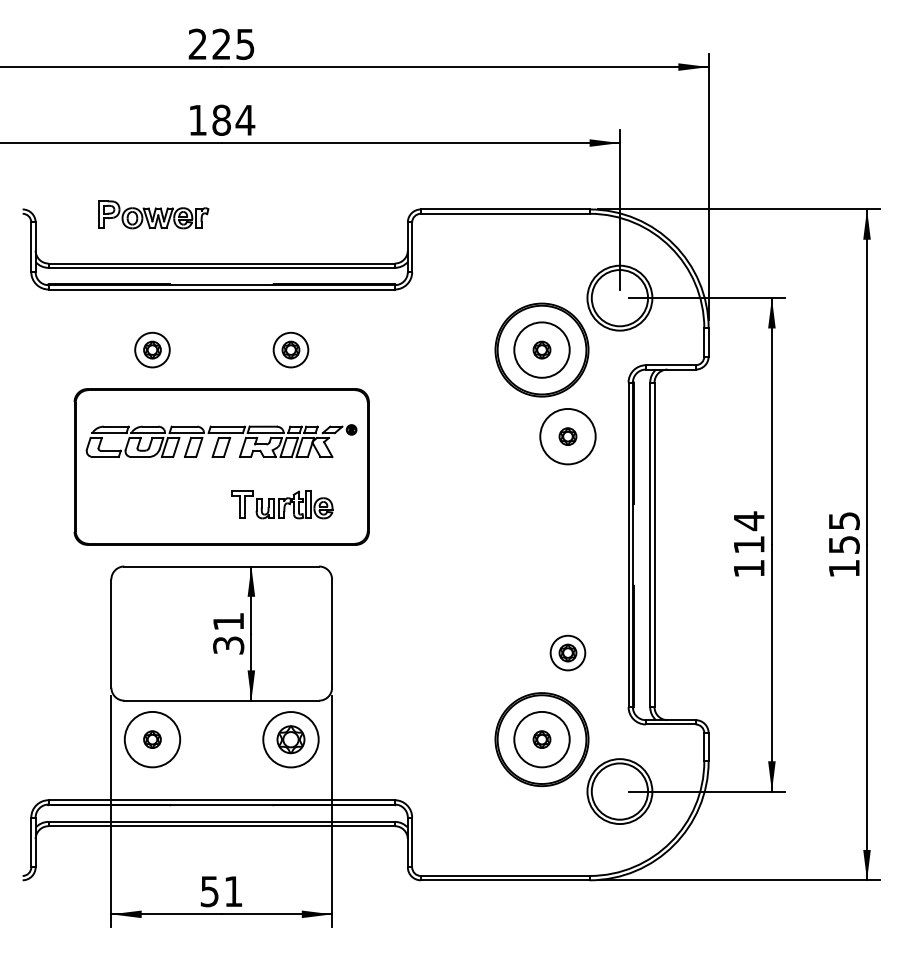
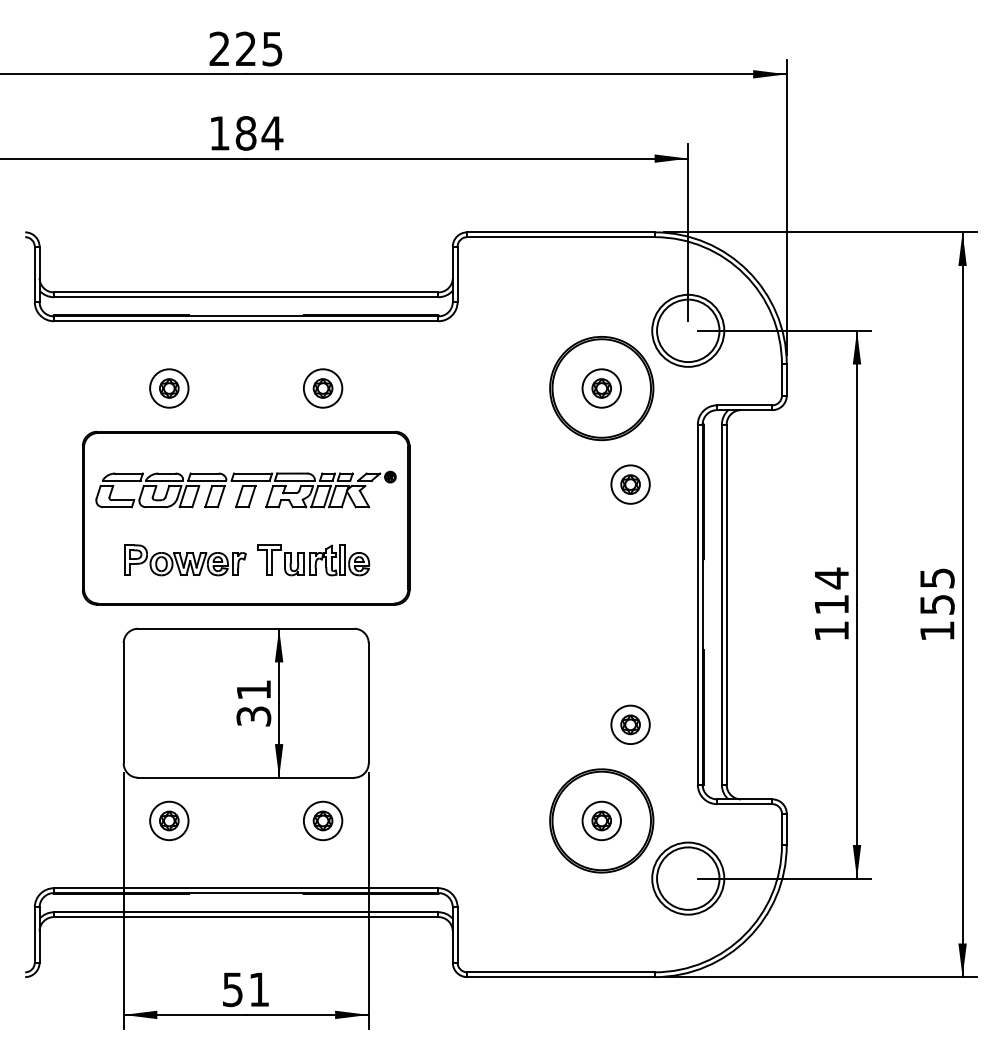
part: (153, 214) -> (184, 559), moved
circle: (541, 349) -> (601, 387), size x0.62
circle: (567, 436) -> (630, 484), size x0.62
circle: (152, 739) -> (169, 820), size x0.62
part: (290, 739) -> (322, 820), size x0.62
circle: (541, 739) -> (601, 820), size x0.62

